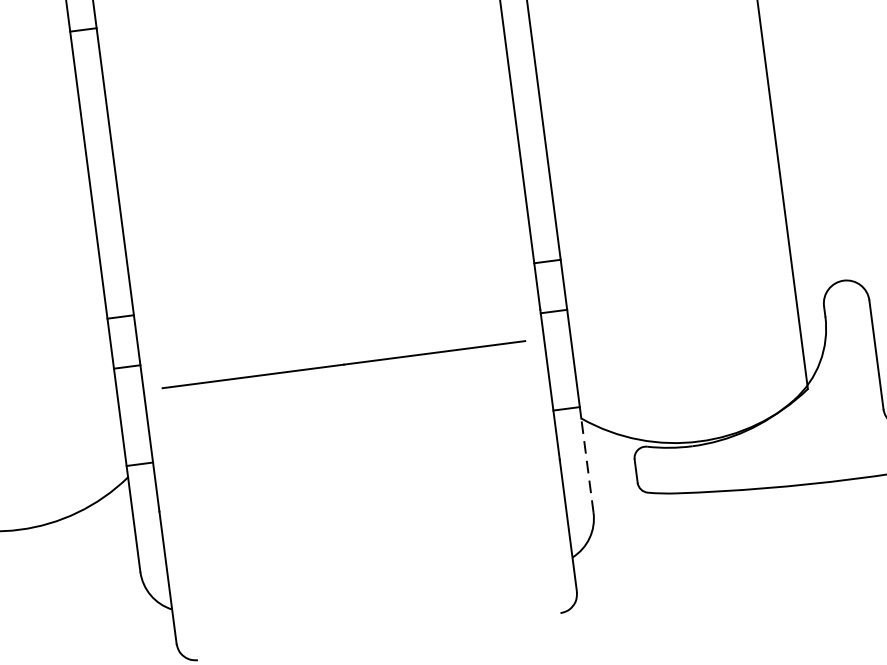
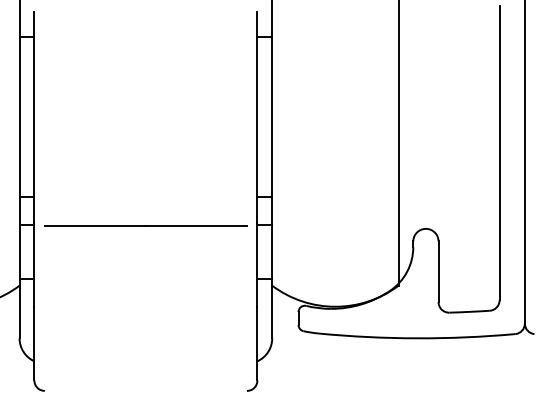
line: (342, 363) -> (145, 225), moved
line: (587, 464) -> (272, 311), dashed -> solid

